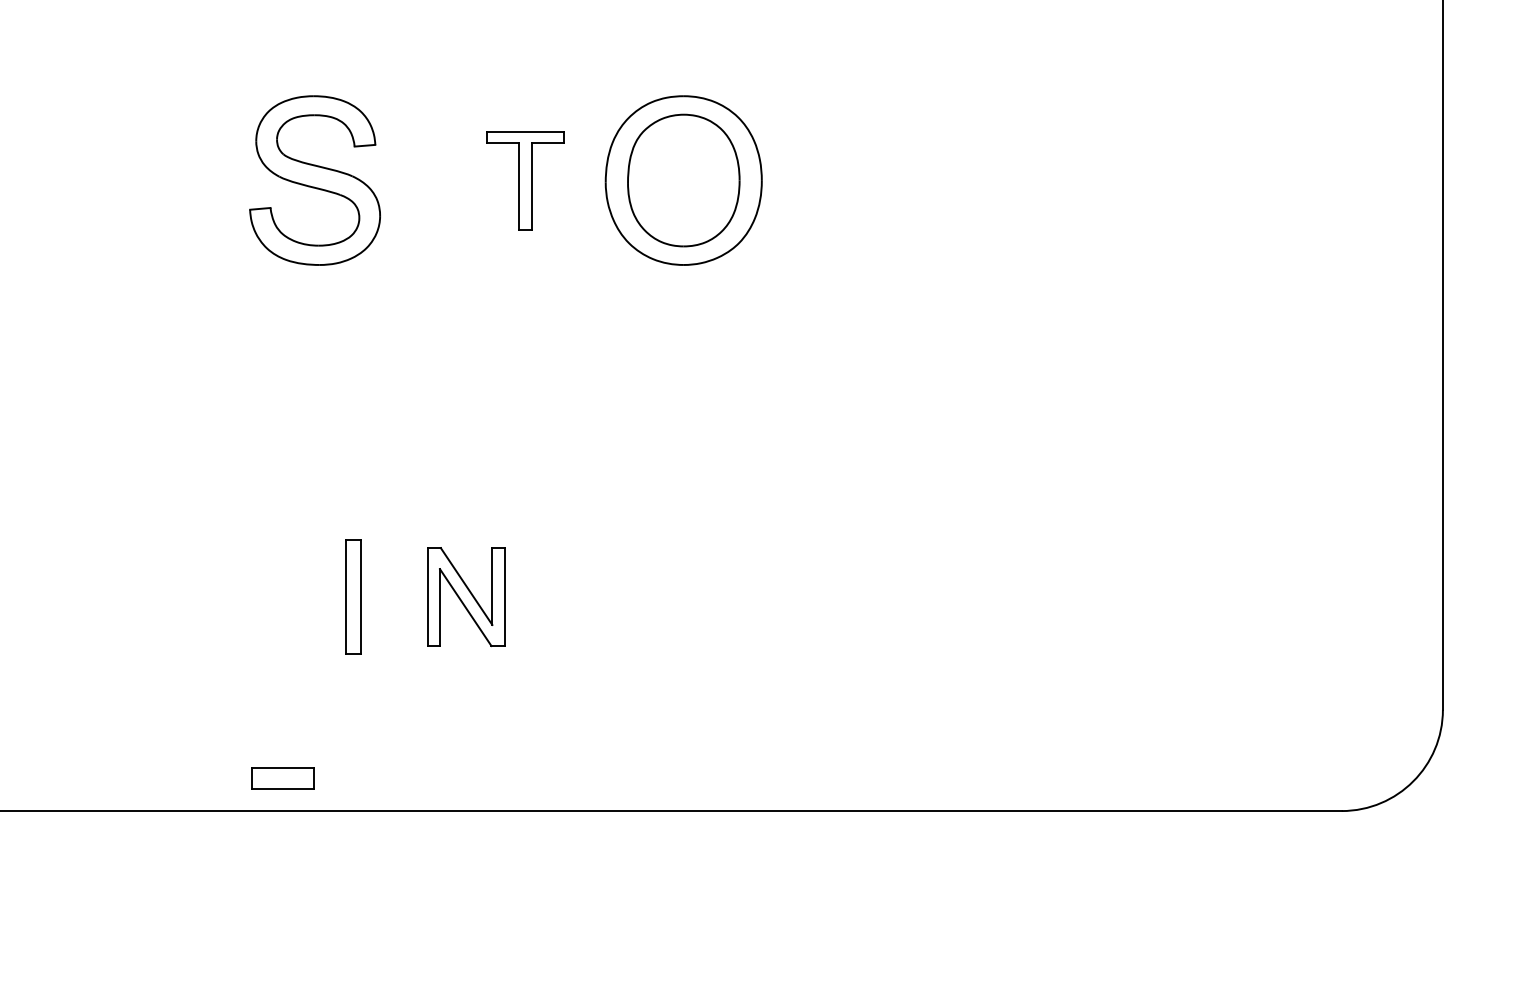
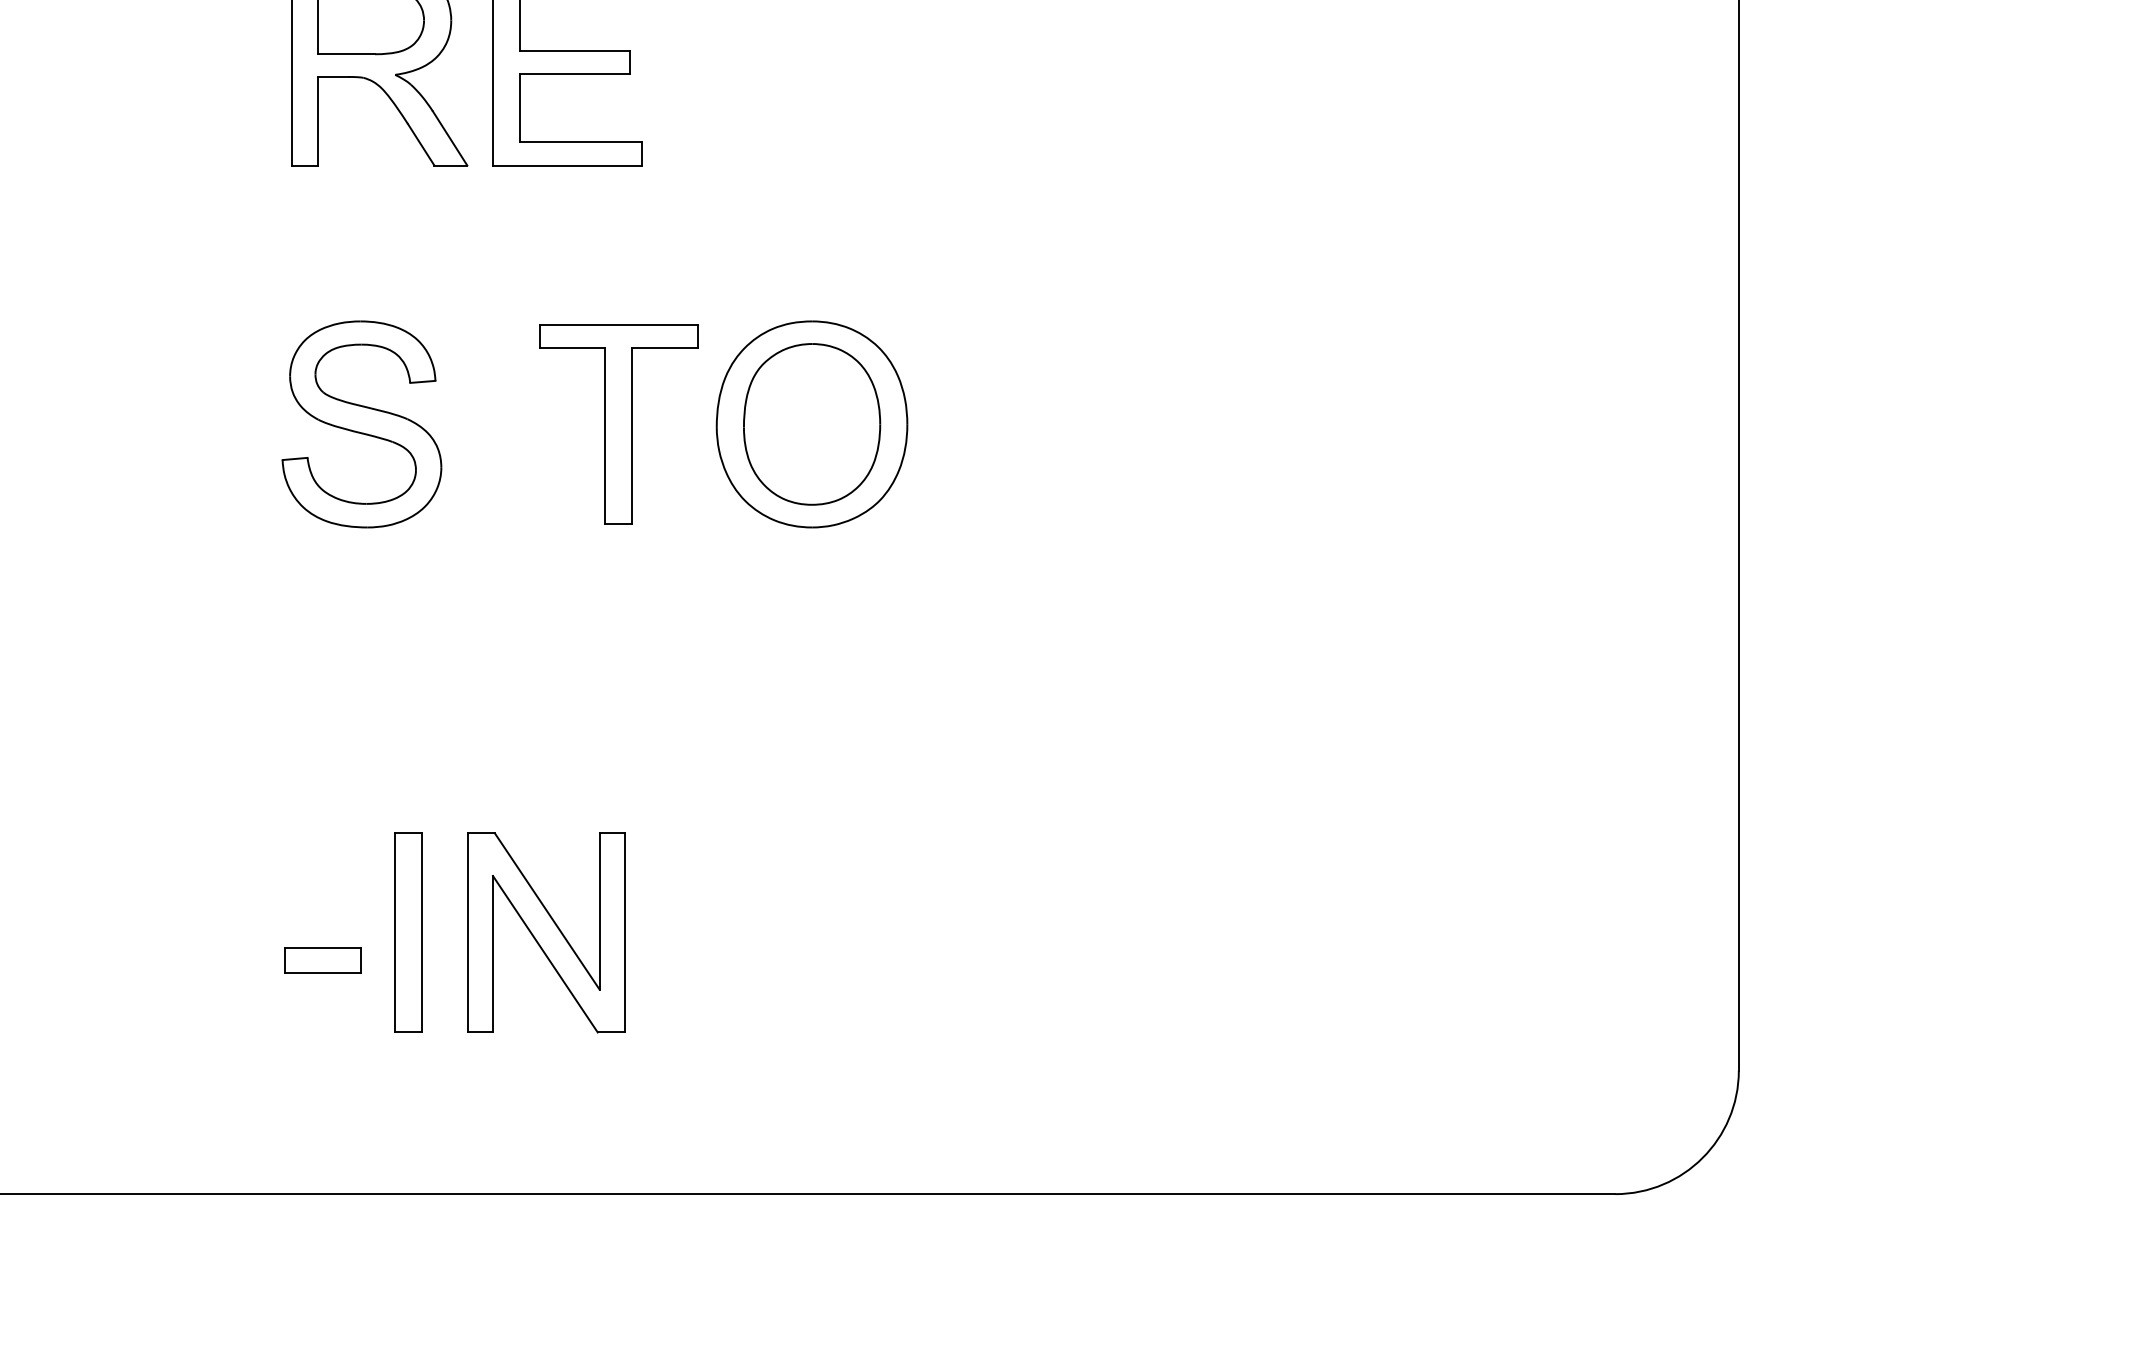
part: (525, 180) -> (618, 424), size x1.67
part: (353, 596) -> (408, 932), size x1.43
part: (466, 596) -> (546, 932), size x1.67
part: (282, 778) -> (322, 960), moved

